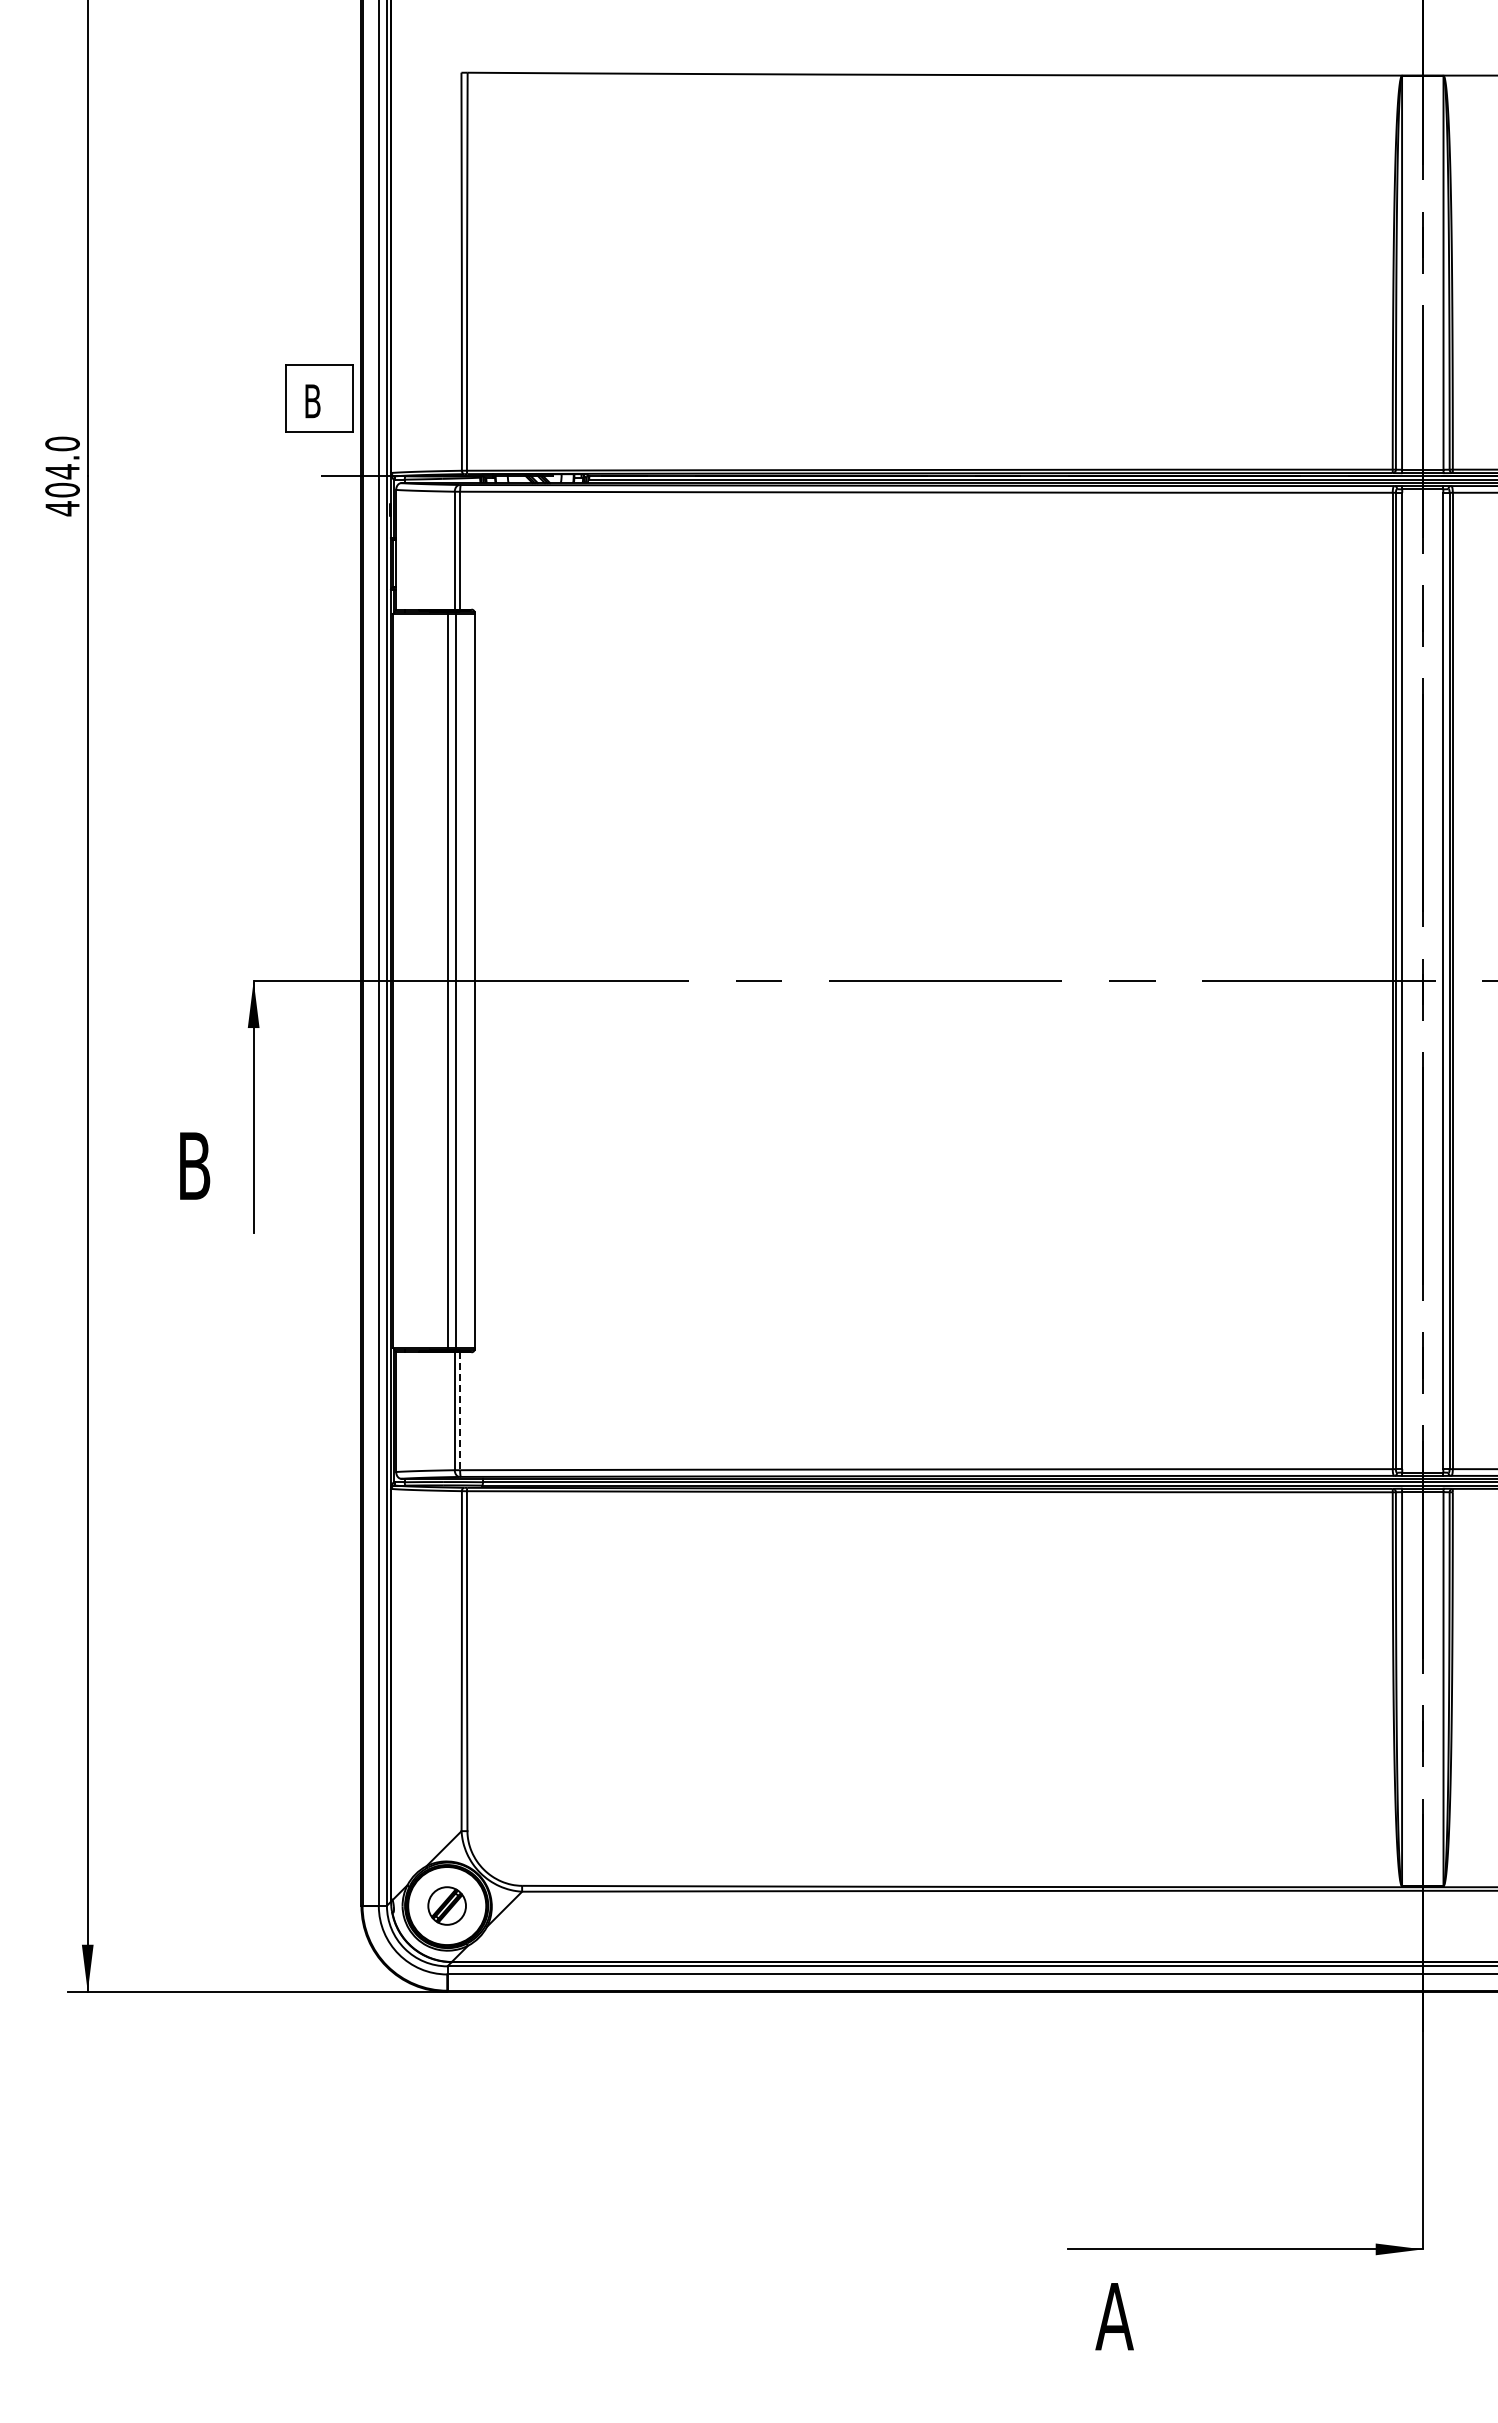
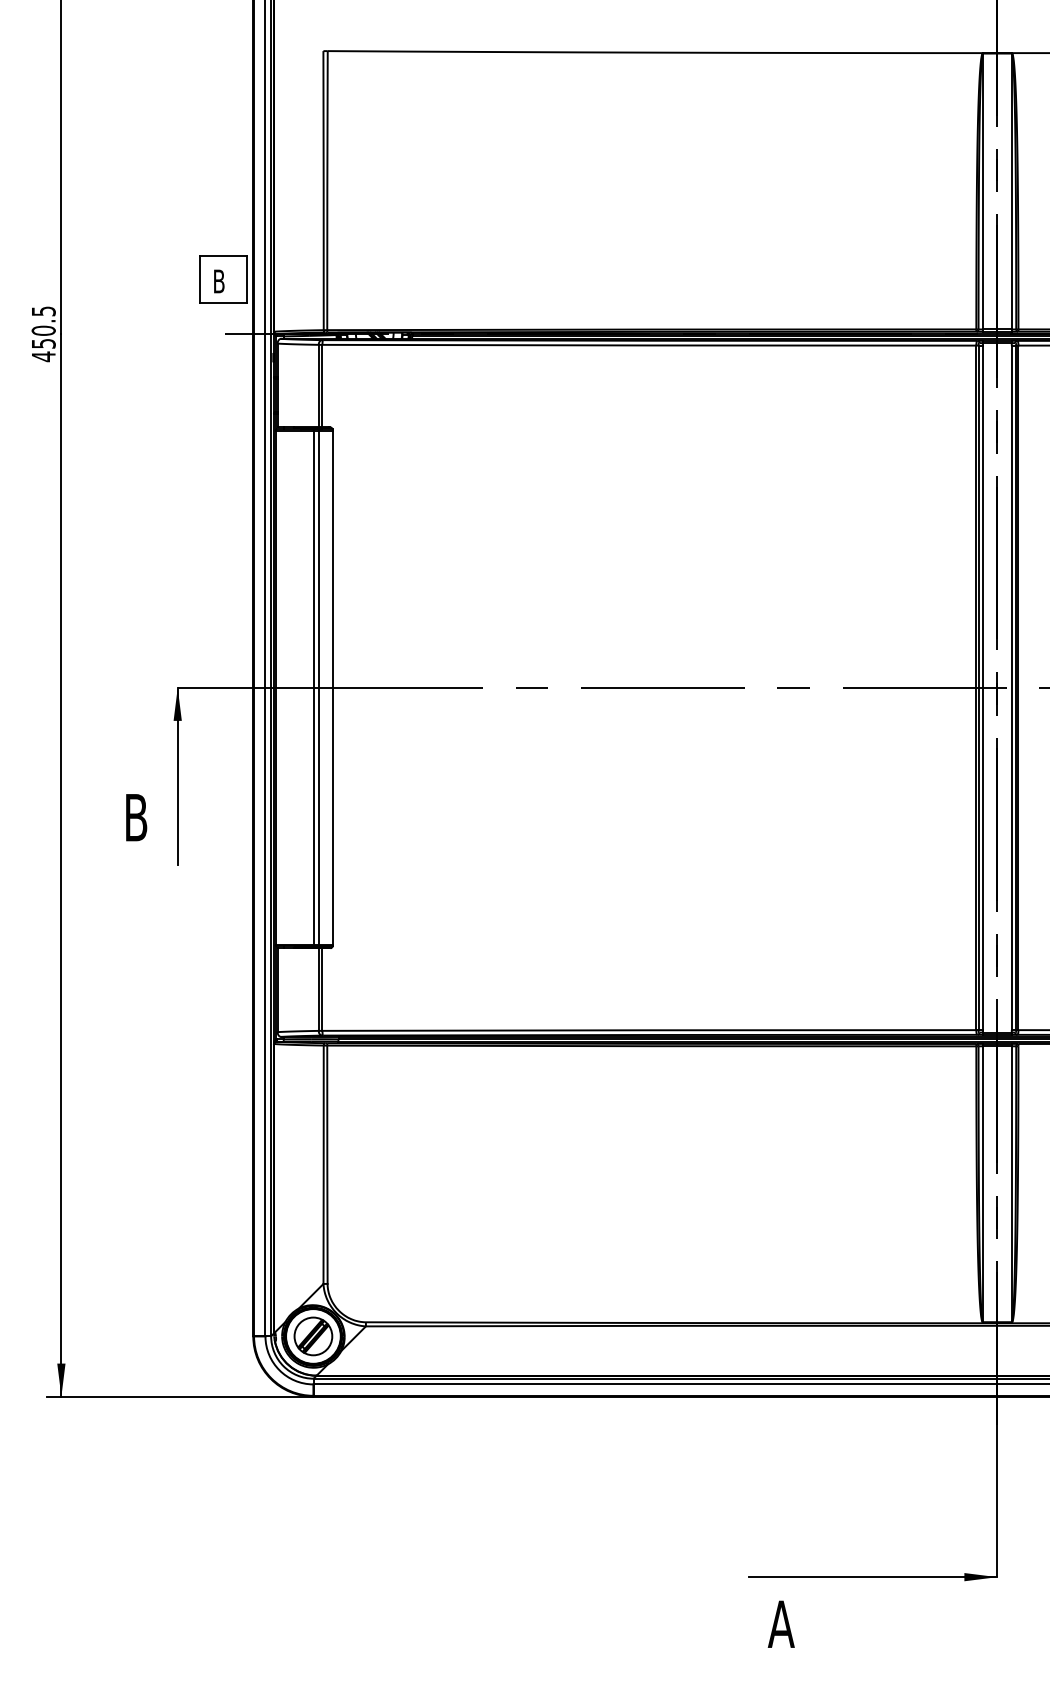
text: (62, 466) -> (43, 327), 404.0 -> 450.5
line: (460, 1411) -> (322, 989), dashed -> solid
part: (446, 1905) -> (312, 1336), size x1.43

